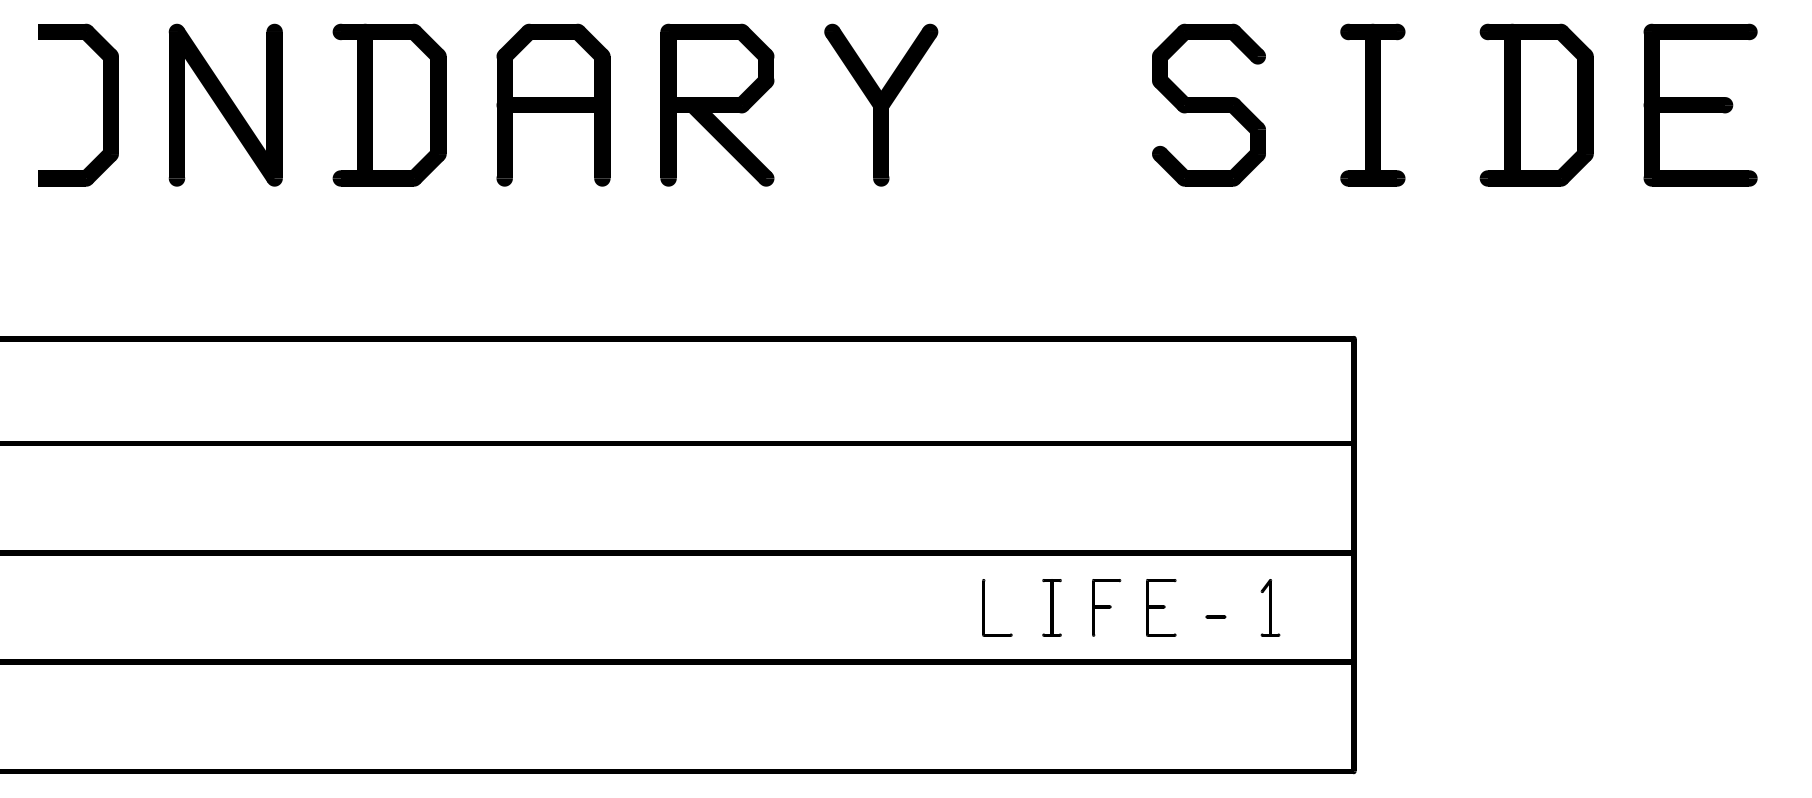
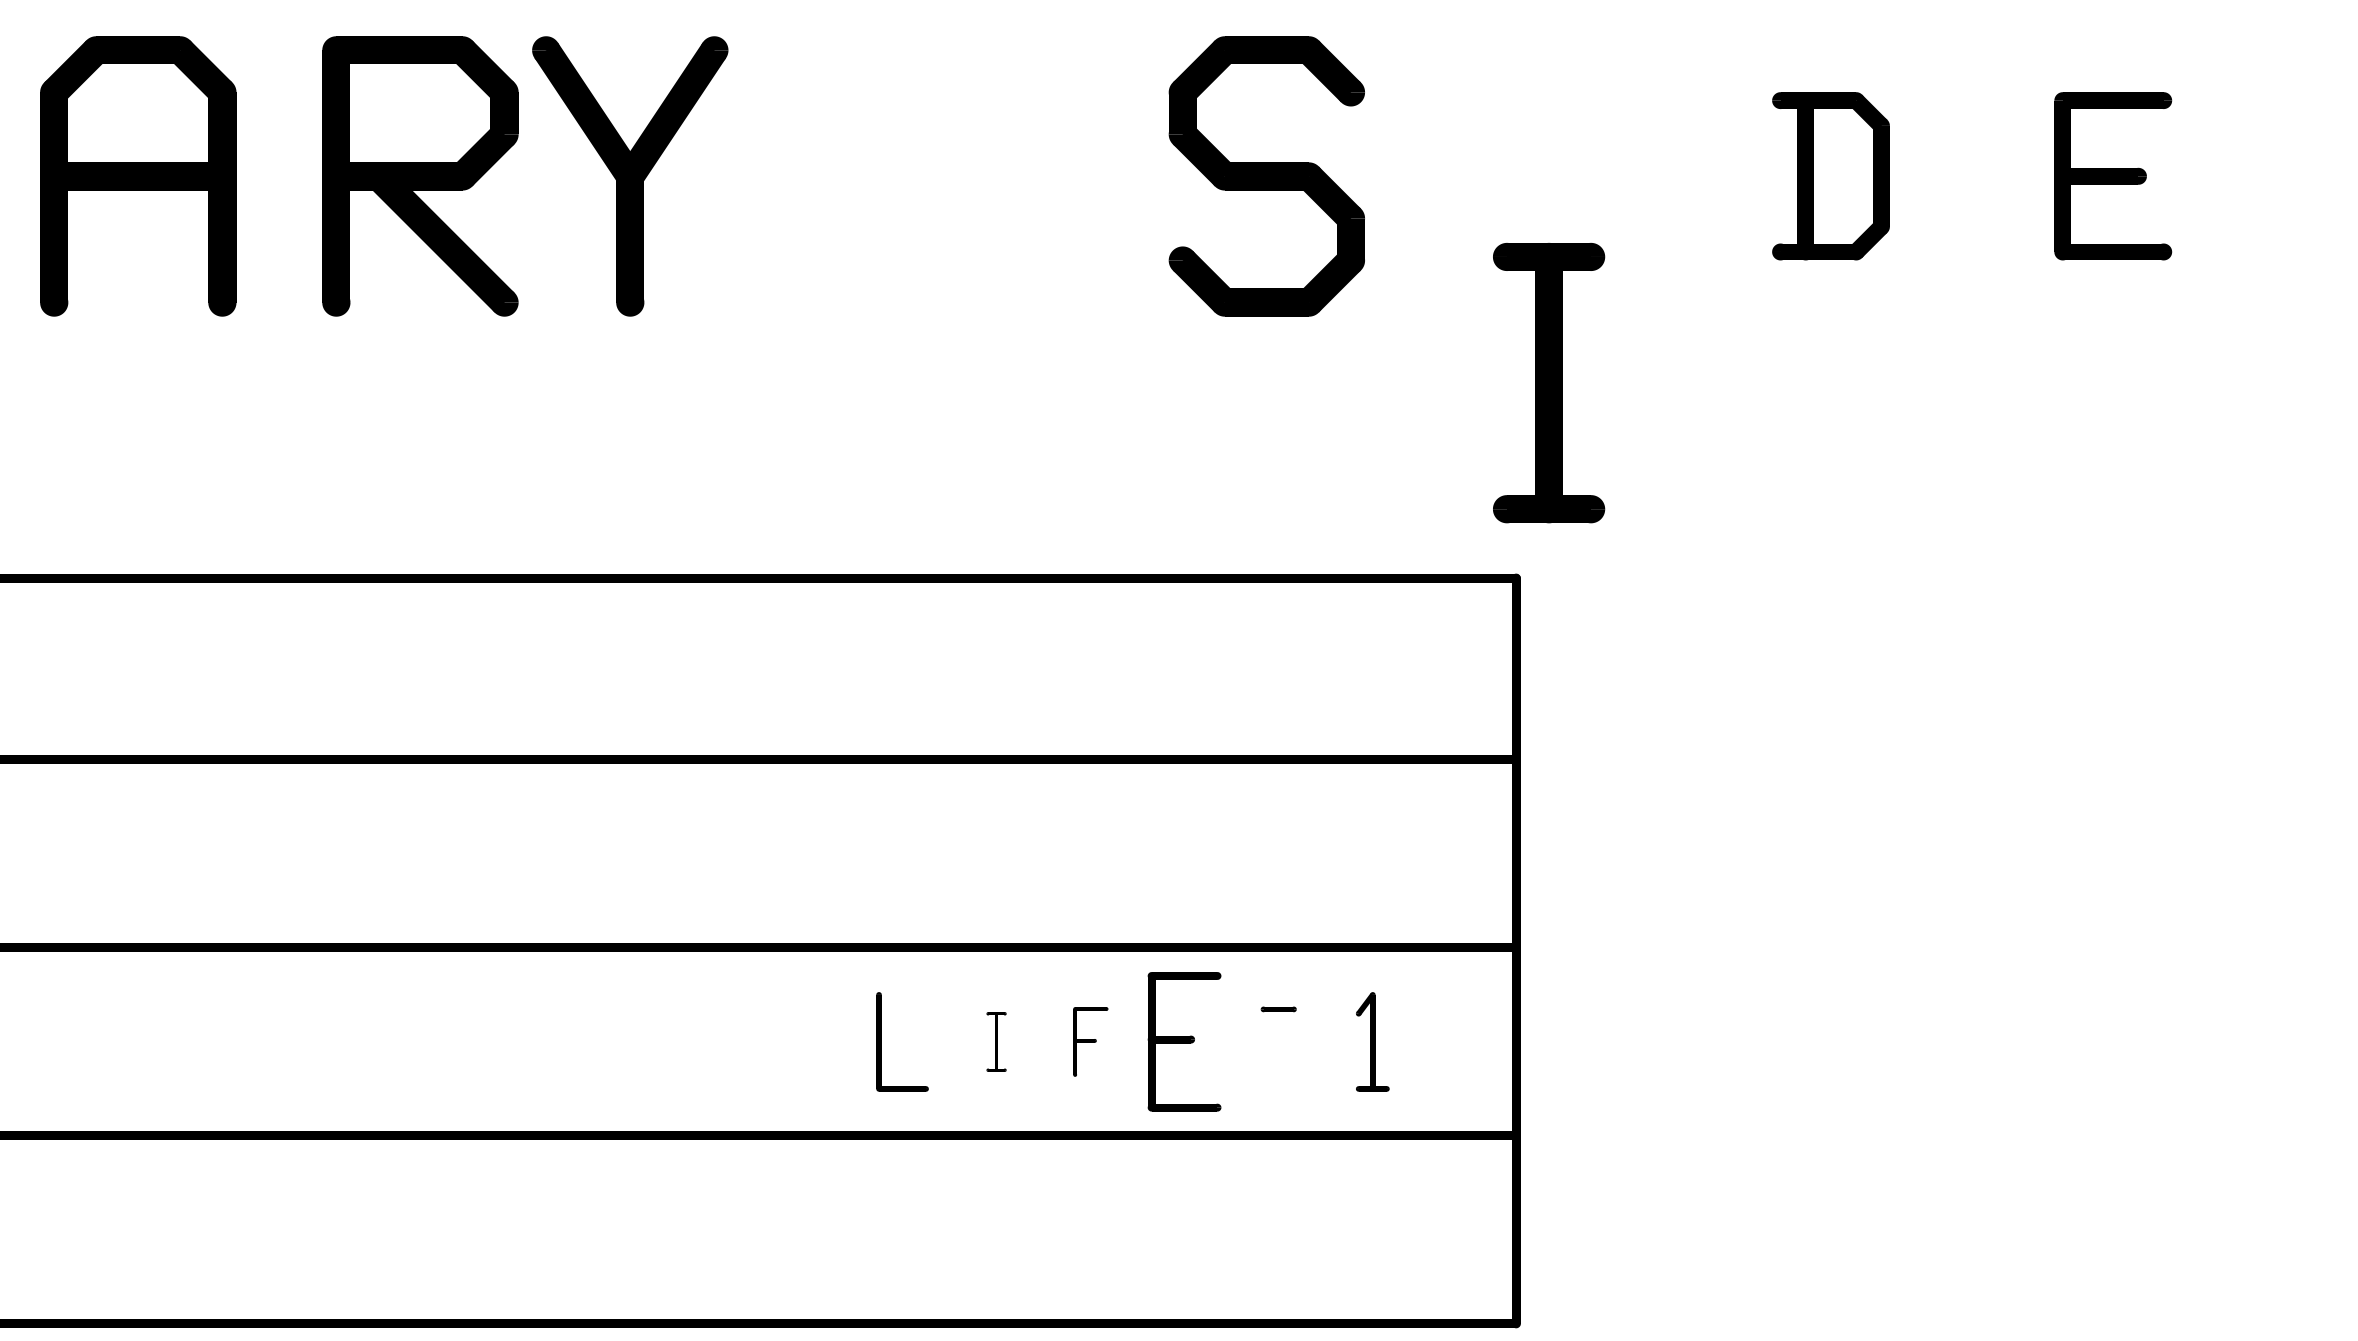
part: (881, 104) -> (630, 175), moved
part: (1372, 104) -> (1548, 381), moved
part: (1536, 104) -> (1830, 175), size x0.6
part: (1700, 104) -> (2113, 175), size x0.6
part: (1051, 607) -> (995, 1041), size x0.6
part: (1106, 607) -> (1090, 1041), size x0.7
part: (1161, 607) -> (1185, 1041), size x1.4
line: (1215, 616) -> (1278, 1008), moved

